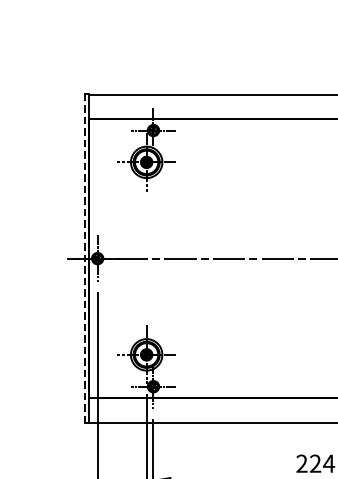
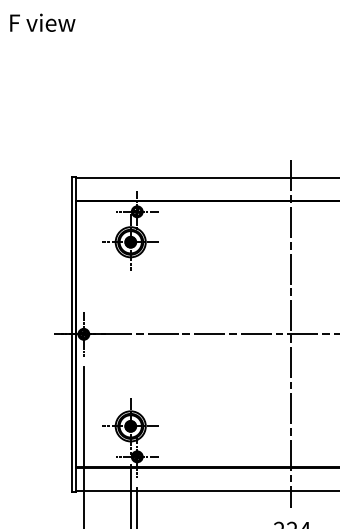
line: (84, 257) -> (71, 333), dashed -> solid
line: (313, 258) -> (290, 334), added

